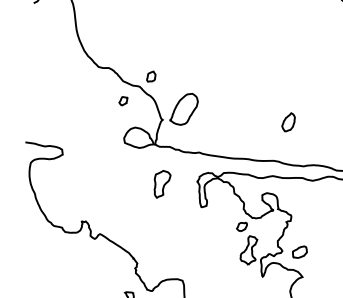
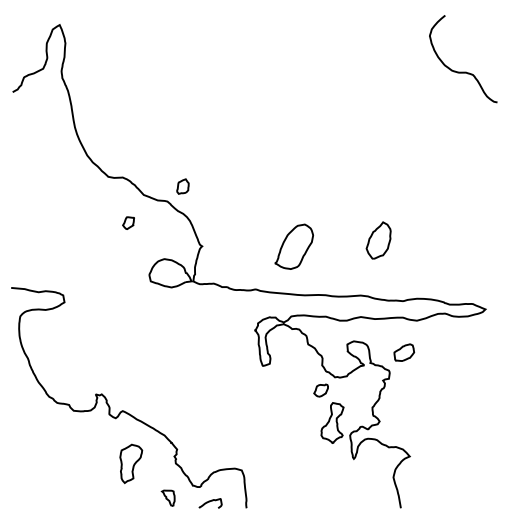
part: (123, 100) -> (128, 222), moved
part: (183, 108) -> (293, 246), moved
part: (288, 122) -> (378, 240), size x1.4
part: (162, 184) -> (131, 463), moved
part: (300, 252) -> (404, 352), moved

